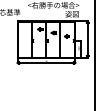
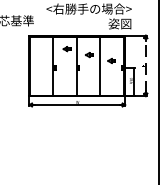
line: (87, 39) -> (145, 65), solid -> dashed

